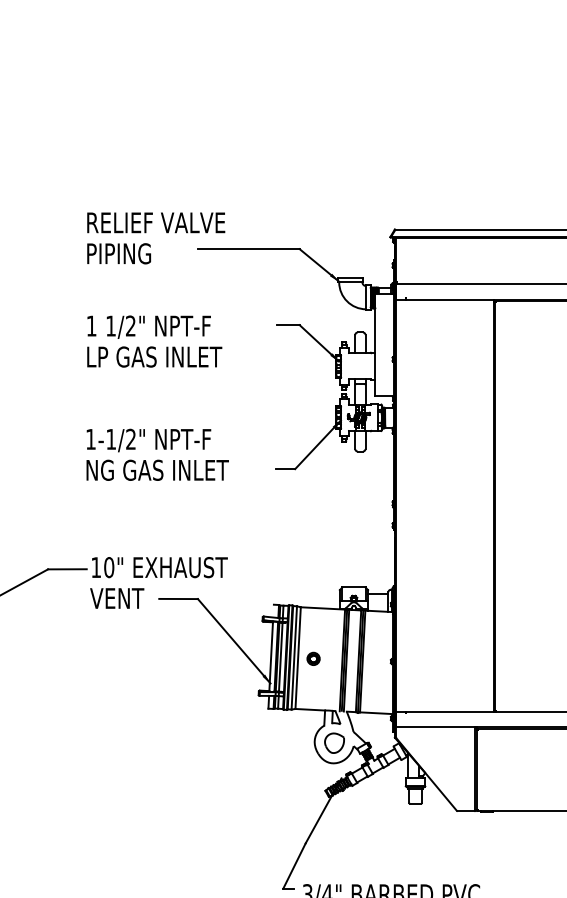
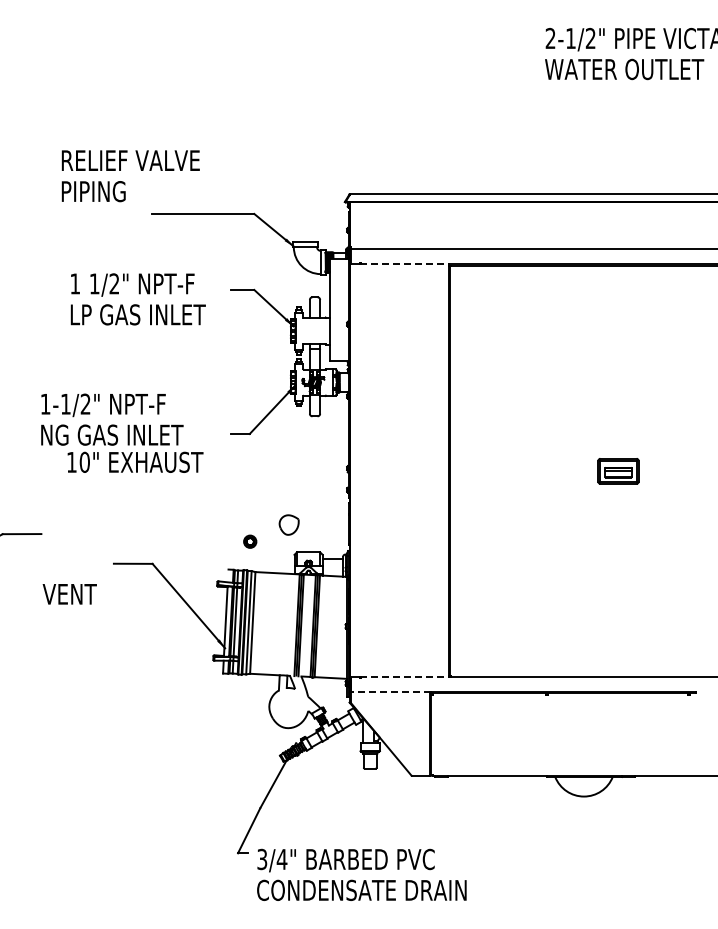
text: (155, 238) -> (130, 176), moved
line: (450, 299) -> (405, 264), solid -> dashed
text: (153, 341) -> (137, 299), moved
text: (159, 566) -> (135, 461), moved
text: (116, 598) -> (69, 594), moved
part: (313, 658) -> (250, 541), moved
line: (450, 711) -> (405, 676), solid -> dashed
line: (435, 727) -> (390, 692), solid -> dashed
part: (333, 742) -> (288, 524), moved

